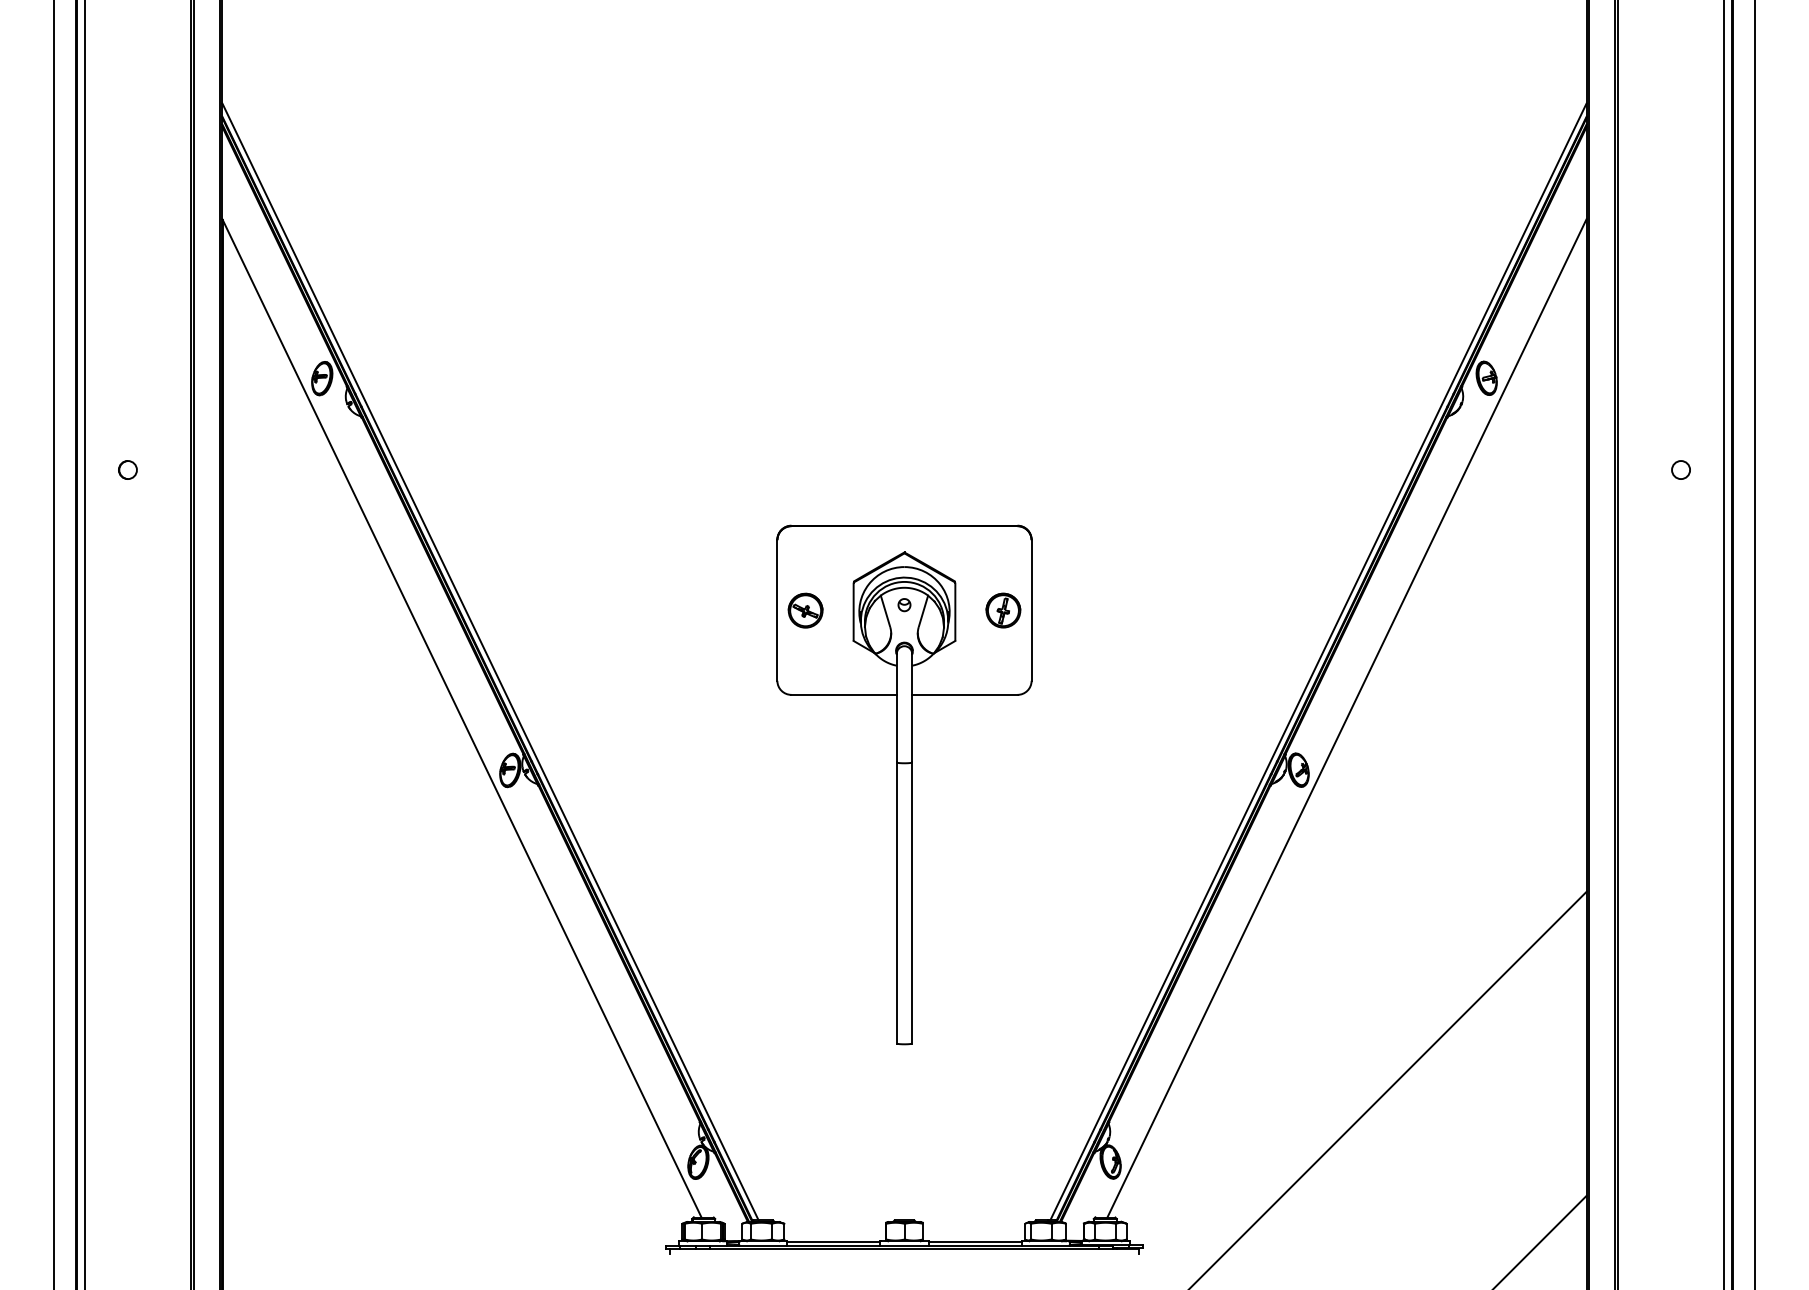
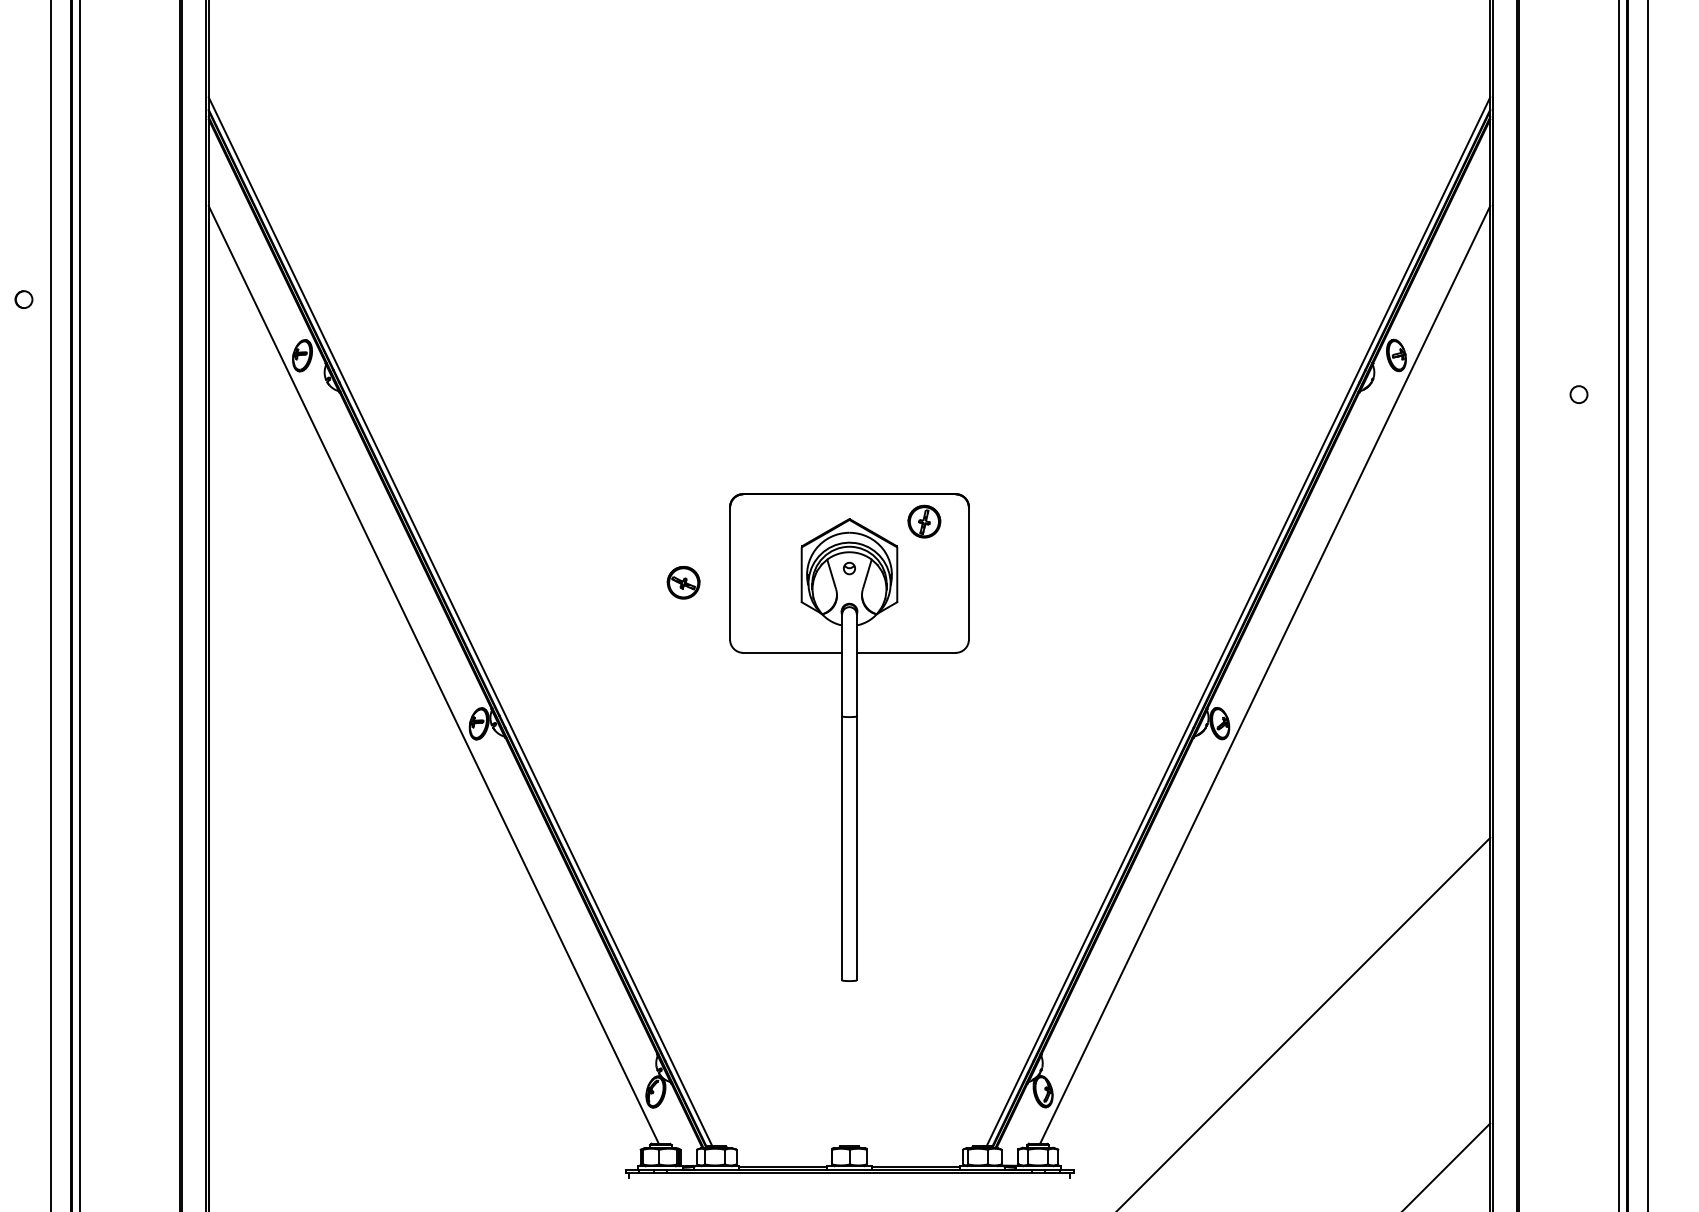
part: (127, 469) -> (23, 299), moved
circle: (1680, 469) -> (1578, 394), moved
part: (805, 610) -> (683, 582), moved
part: (1003, 610) -> (924, 521), moved

